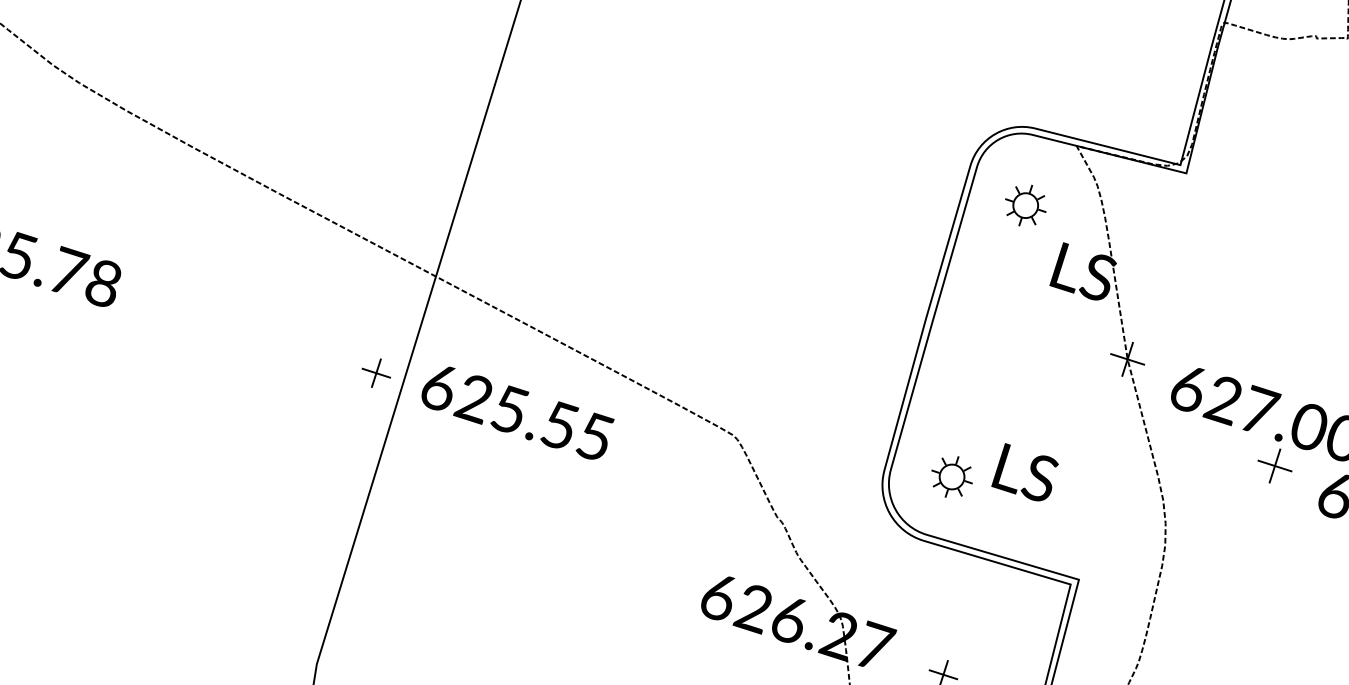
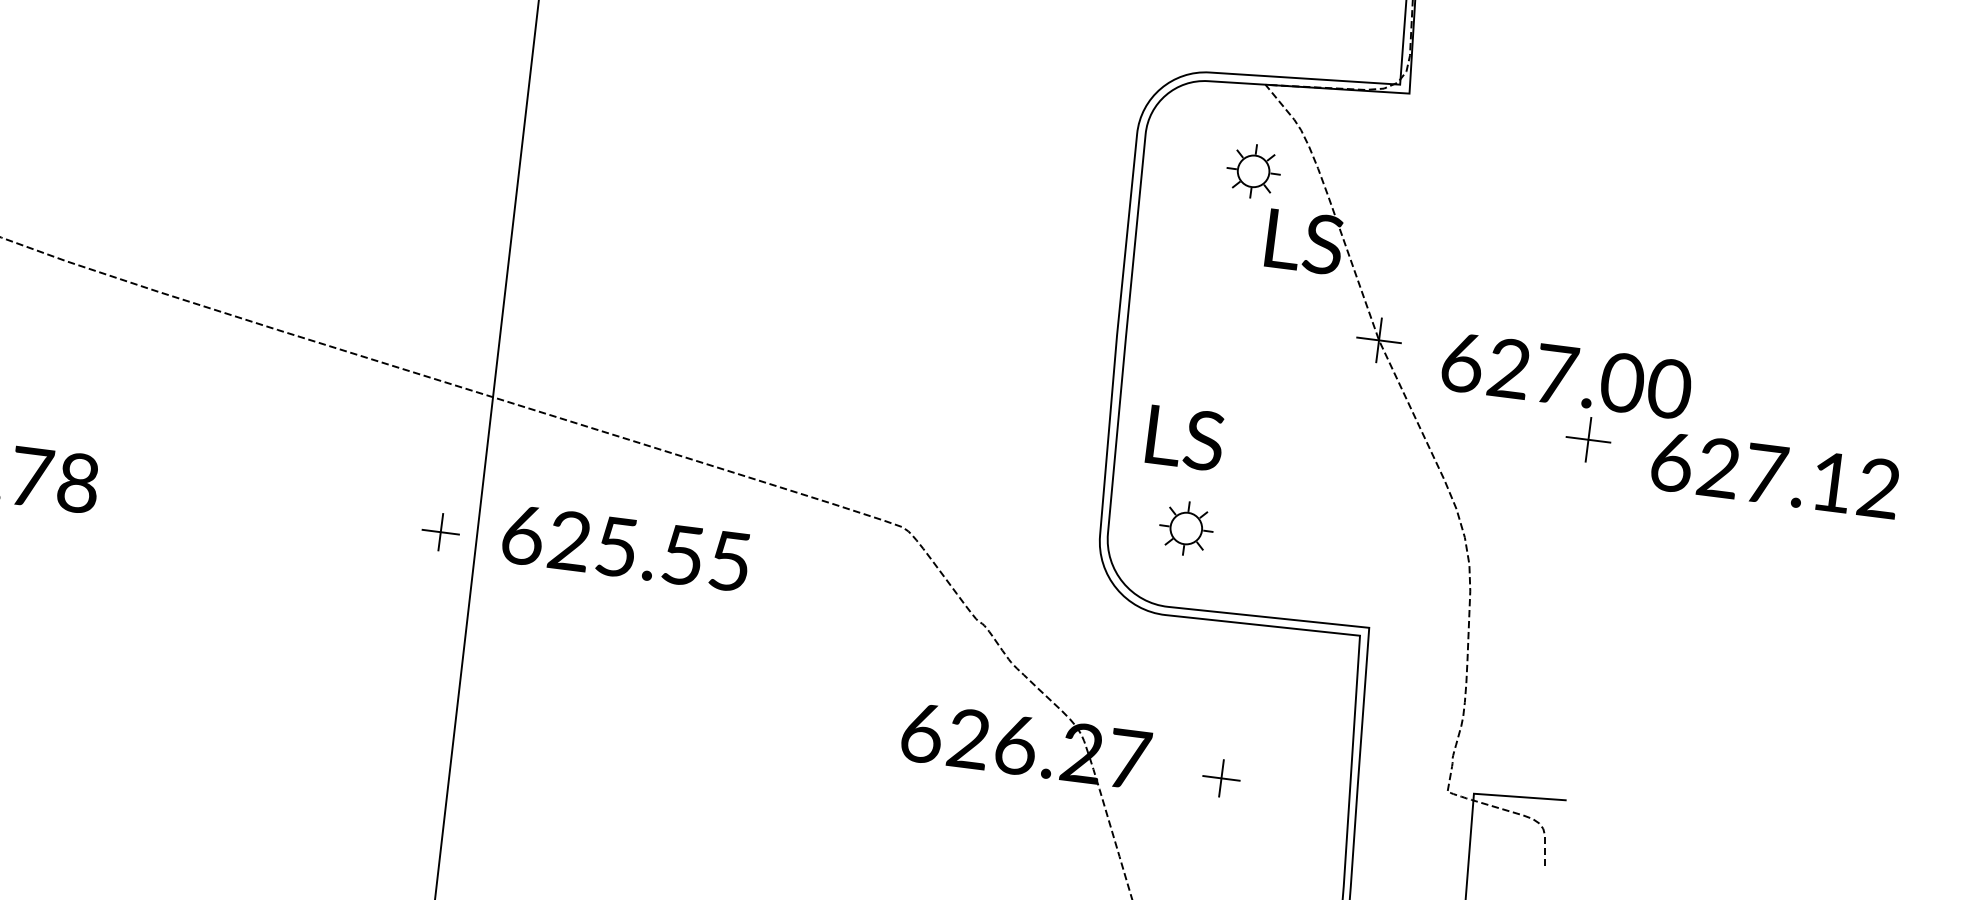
part: (1025, 205) -> (1253, 171), moved
text: (1025, 473) -> (1184, 437), moved

